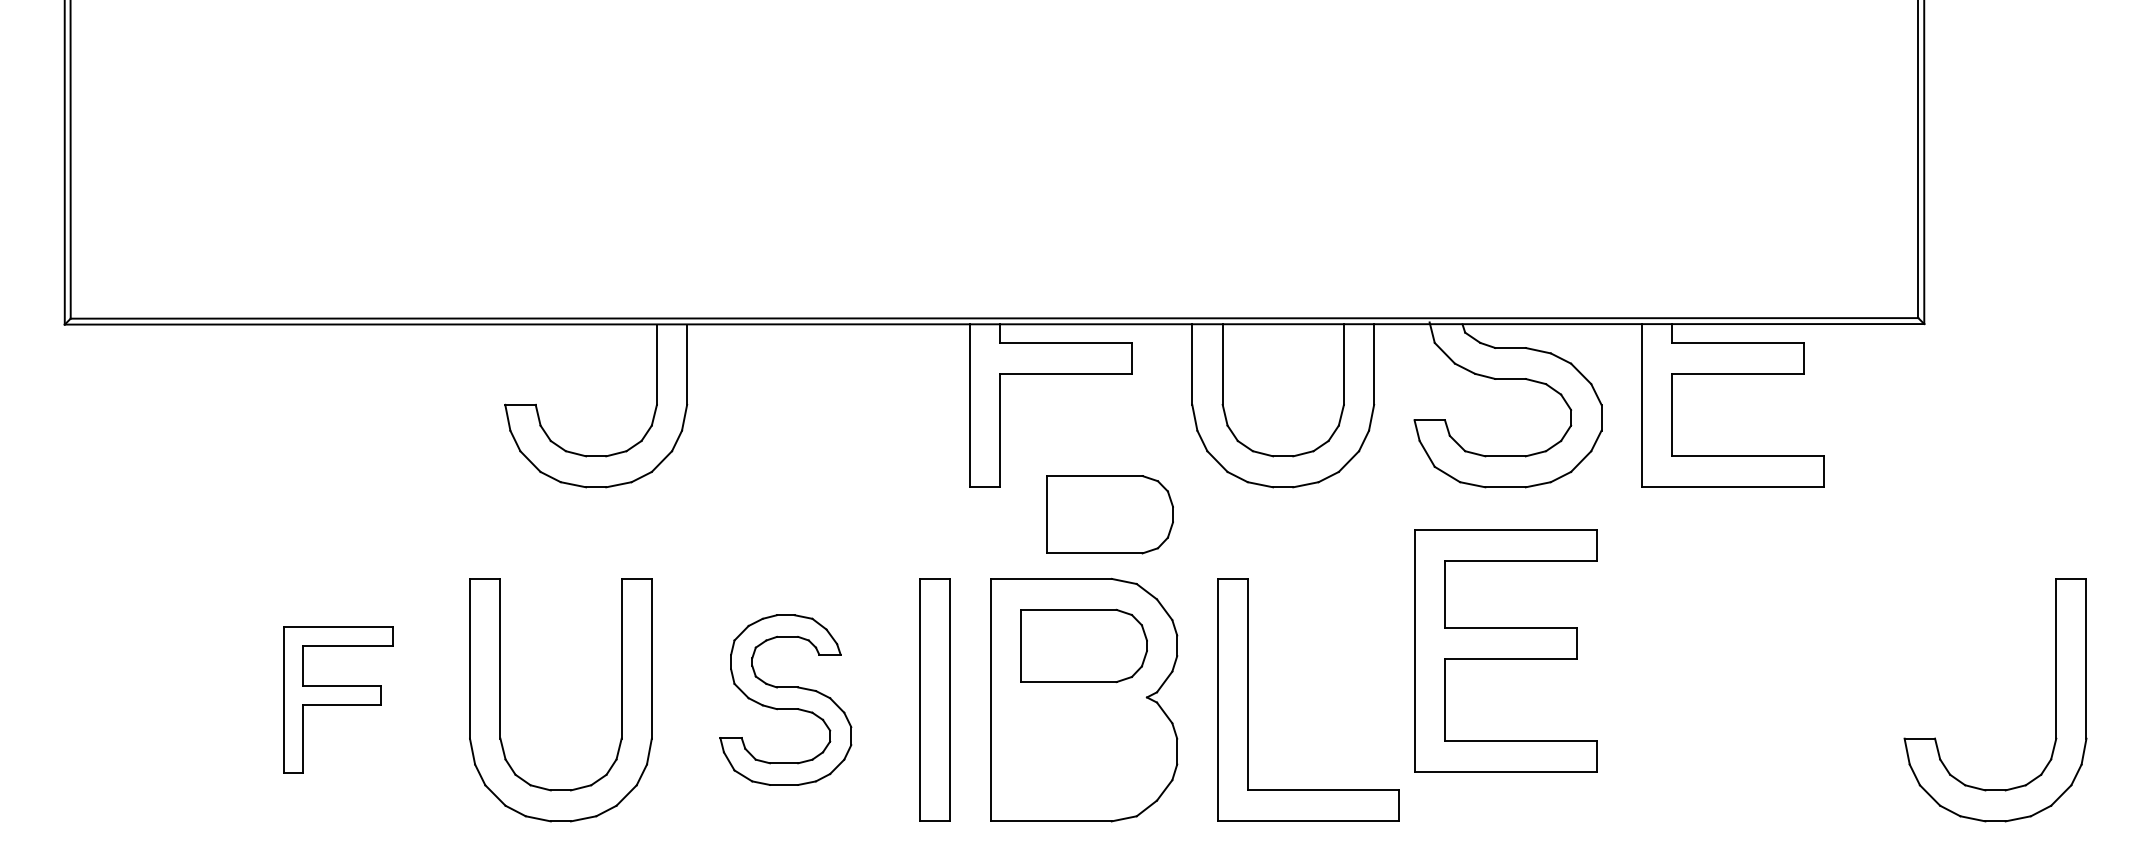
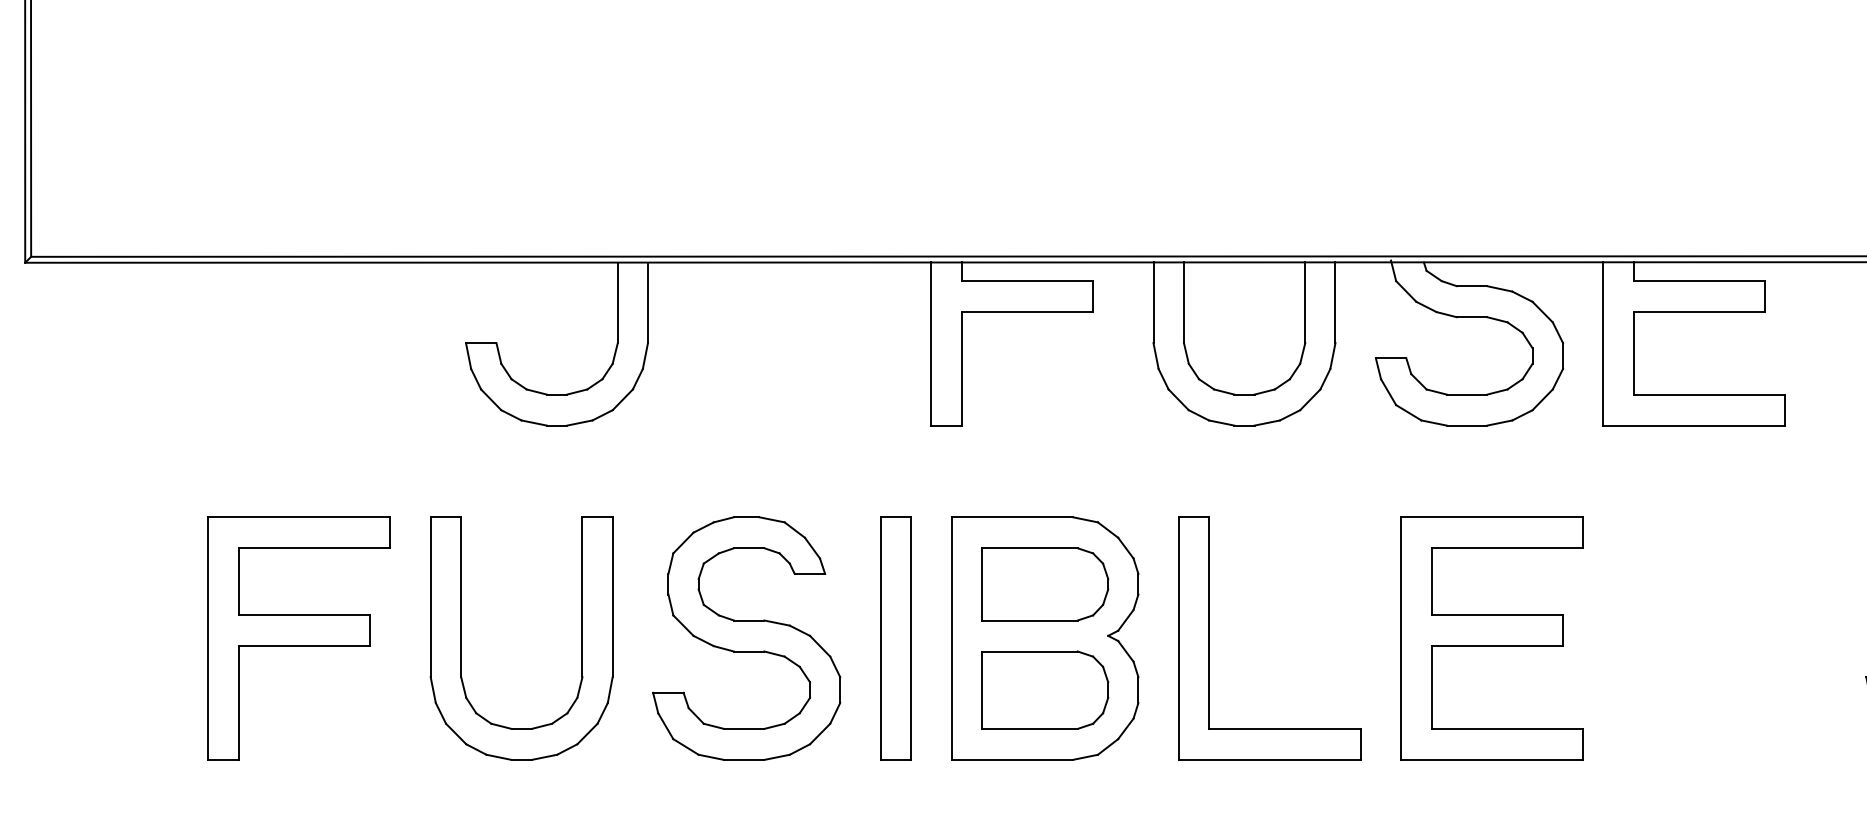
part: (1109, 514) -> (1044, 689), moved
part: (1505, 650) -> (1491, 637), moved
part: (338, 699) -> (299, 637), size x1.67
part: (785, 699) -> (746, 637), size x1.43

